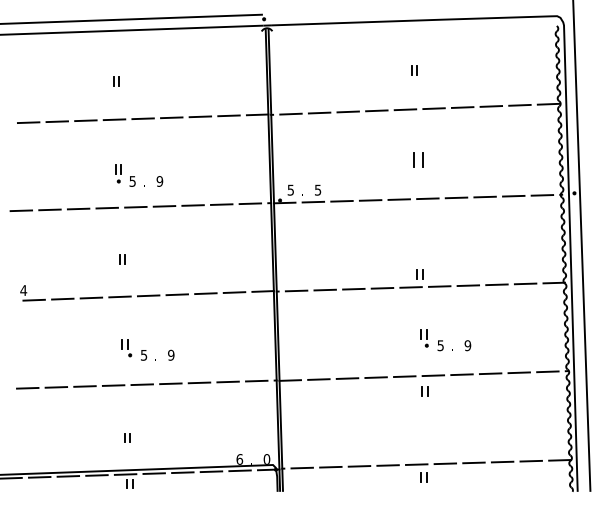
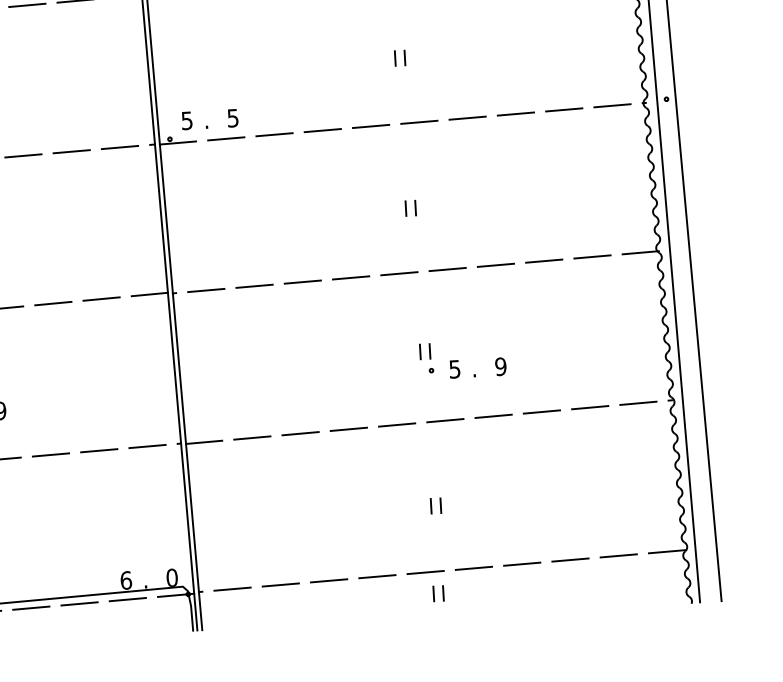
part: (418, 160) -> (399, 58), size x0.62
part: (419, 274) -> (410, 208), moved
part: (424, 391) -> (435, 505), moved

